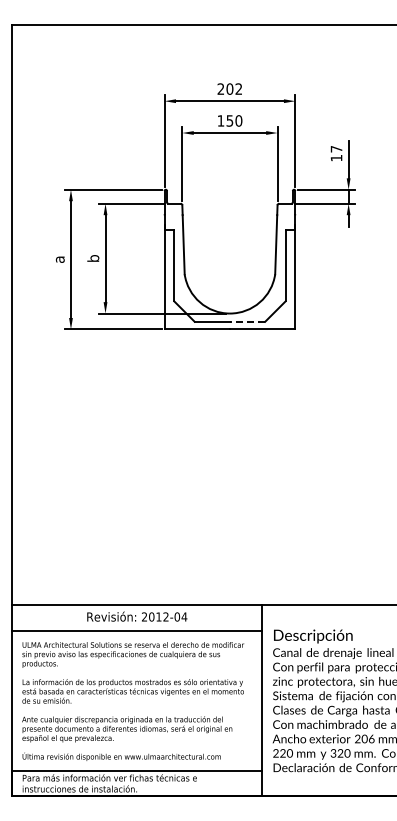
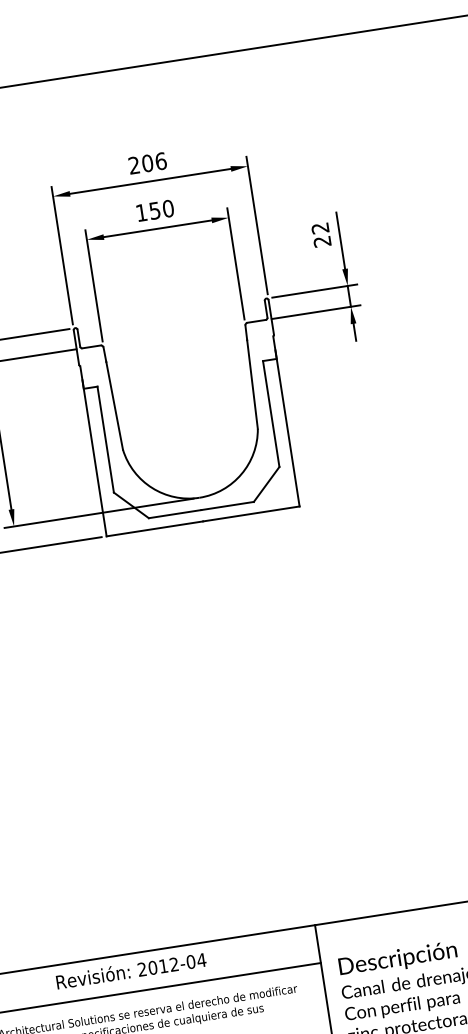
text: (238, 88) -> (160, 160), 202 -> 206
text: (336, 153) -> (321, 234), 17 -> 22
line: (247, 321) -> (227, 505), dashed -> solid

